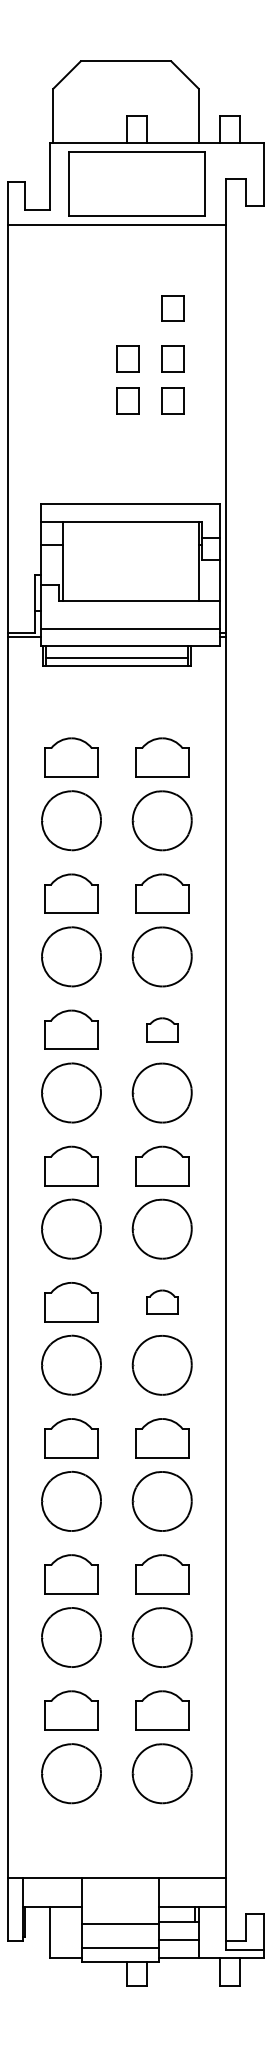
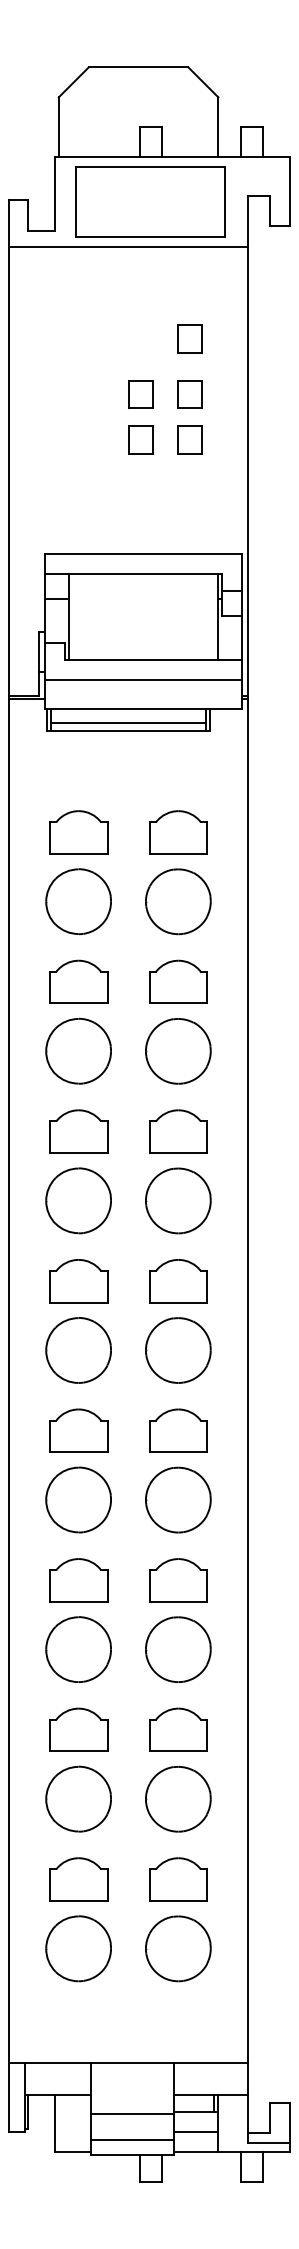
line: (130, 629) -> (143, 679), moved
part: (162, 1029) -> (178, 1131), size x1.67
part: (162, 1301) -> (178, 1430), size x1.67

